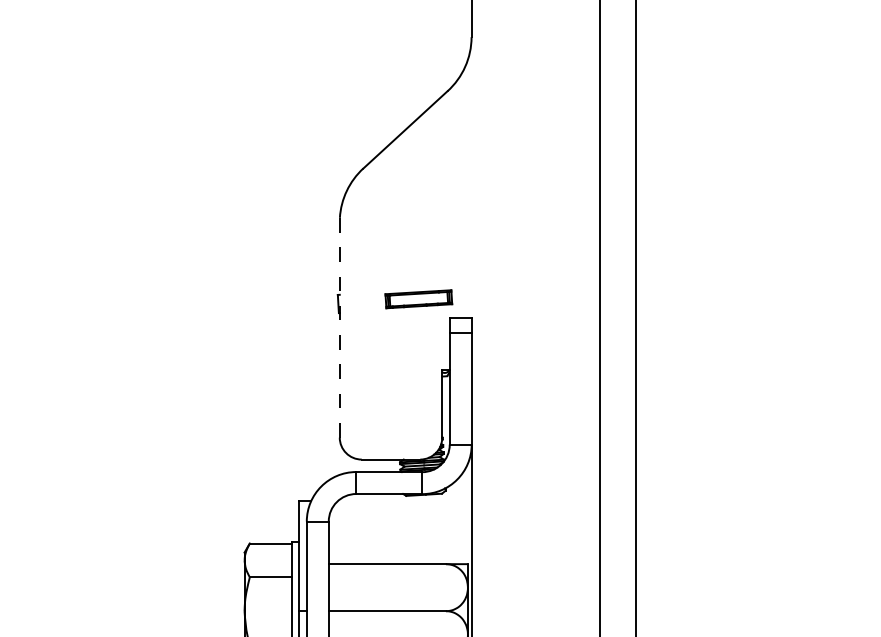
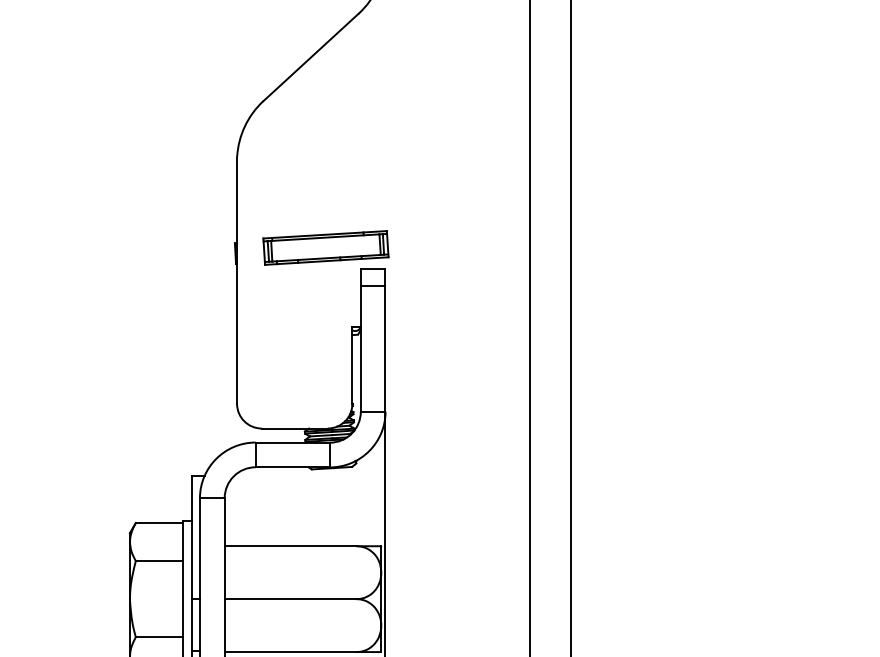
part: (418, 299) -> (325, 248), size x1.67
line: (339, 327) -> (236, 279), dashed -> solid

